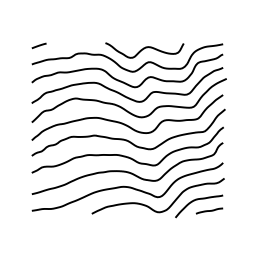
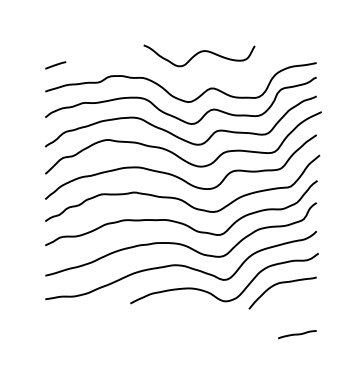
curve: (144, 49) -> (198, 54), moved
line: (209, 210) -> (297, 334), moved

